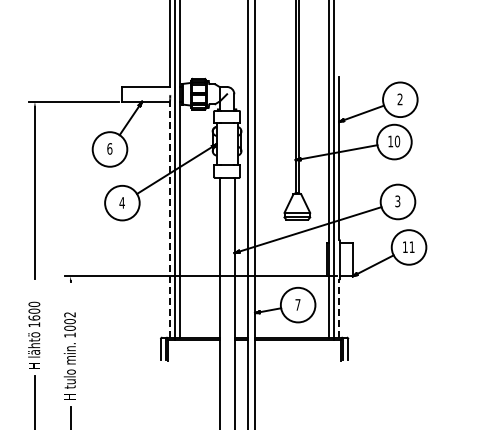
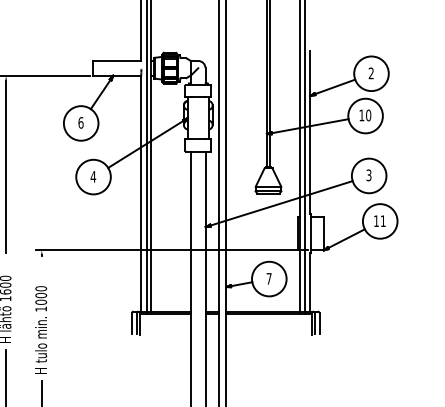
line: (169, 219) -> (140, 193), dashed -> solid
line: (339, 308) -> (310, 282), dashed -> solid
text: (69, 314) -> (40, 288), 1002 -> 1000

